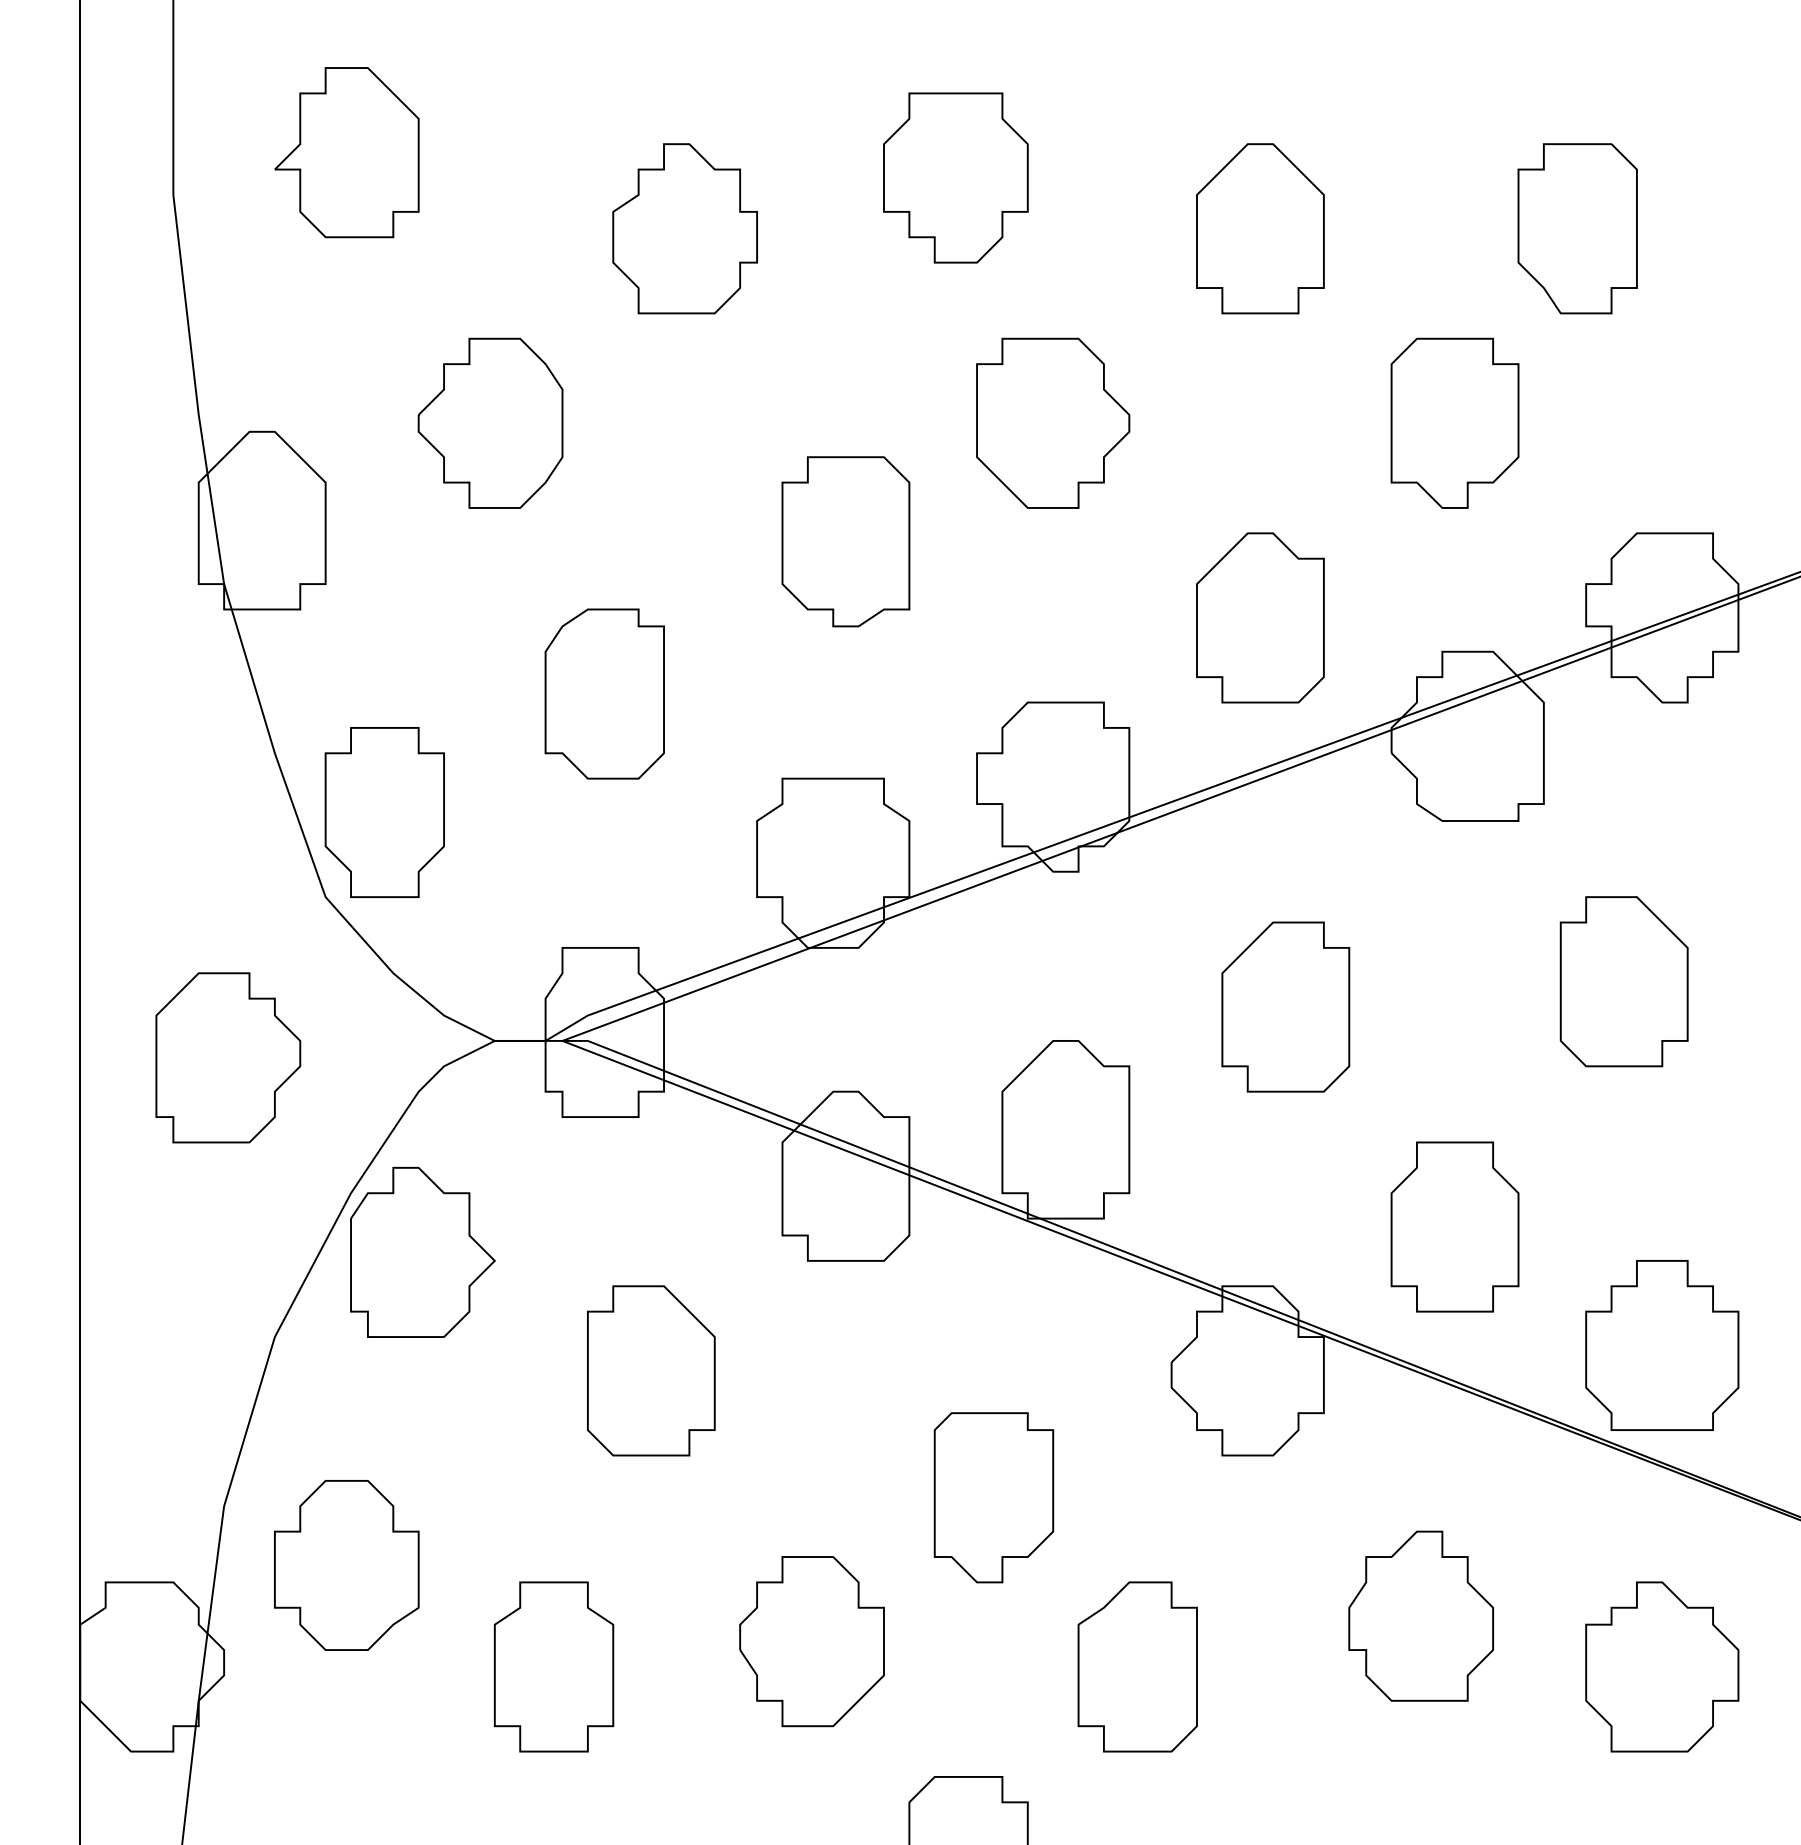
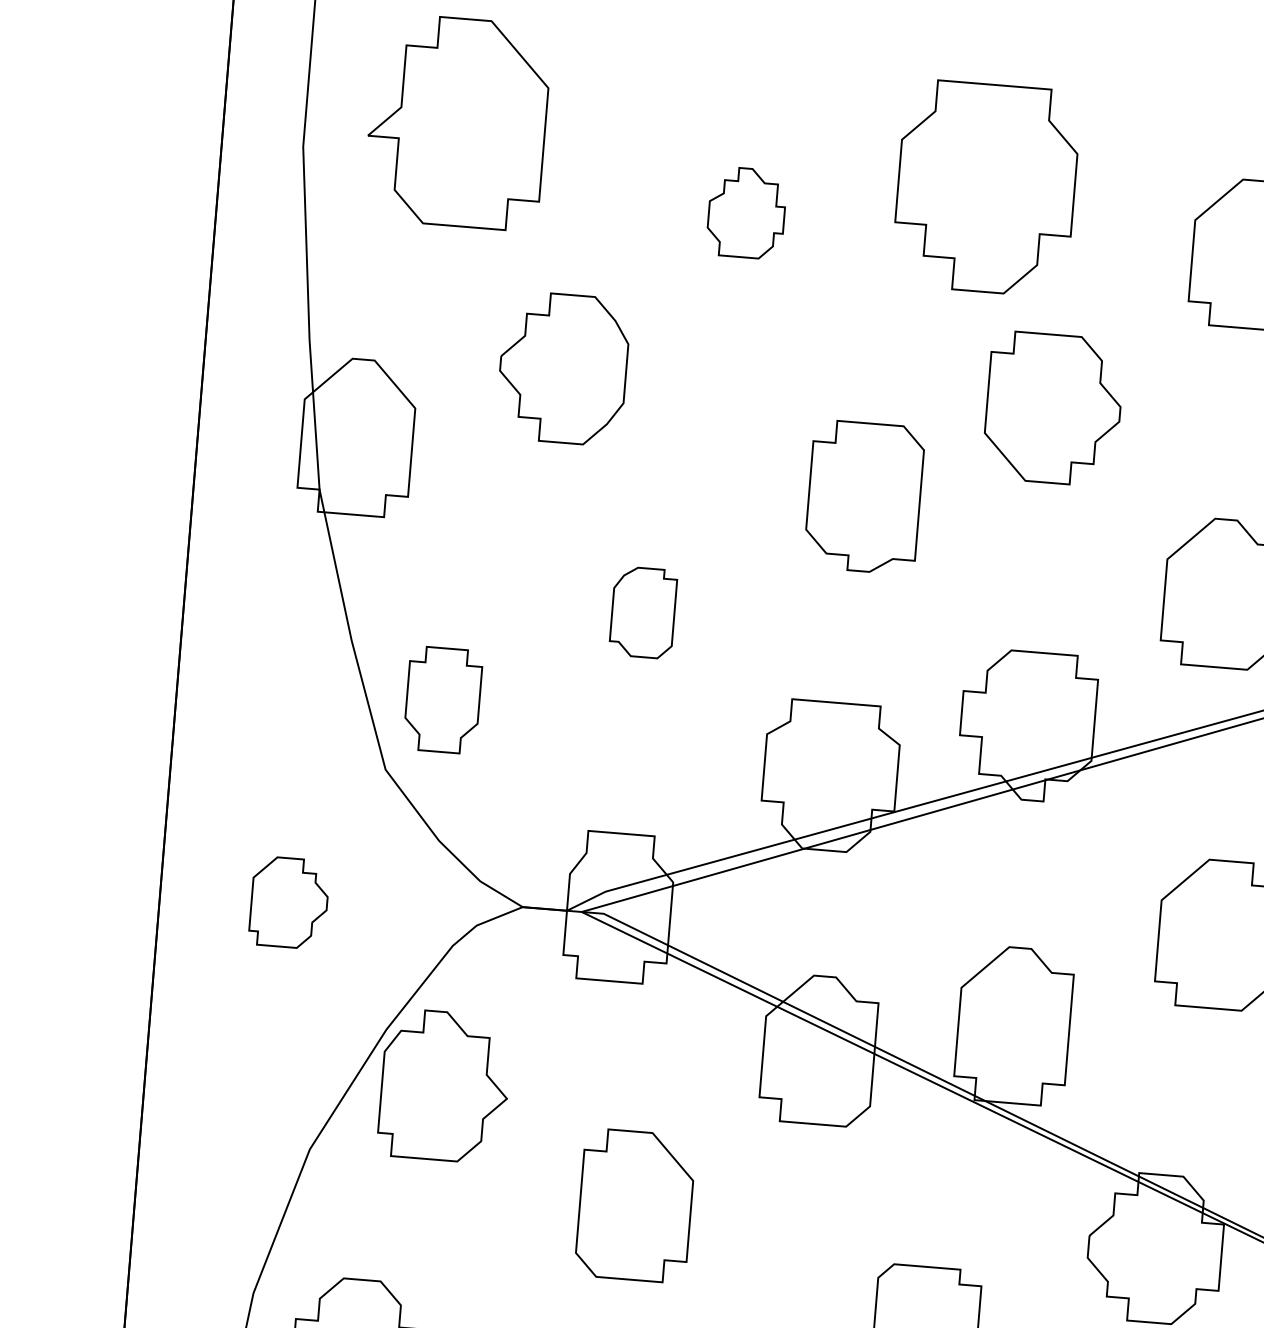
part: (346, 152) -> (457, 122), size x1.4
part: (955, 177) -> (986, 187), size x1.4
part: (684, 228) -> (746, 212), size x0.6
part: (604, 693) -> (643, 612), size x0.6
part: (384, 812) -> (442, 700), size x0.7
part: (228, 1057) -> (289, 902), size x0.6

